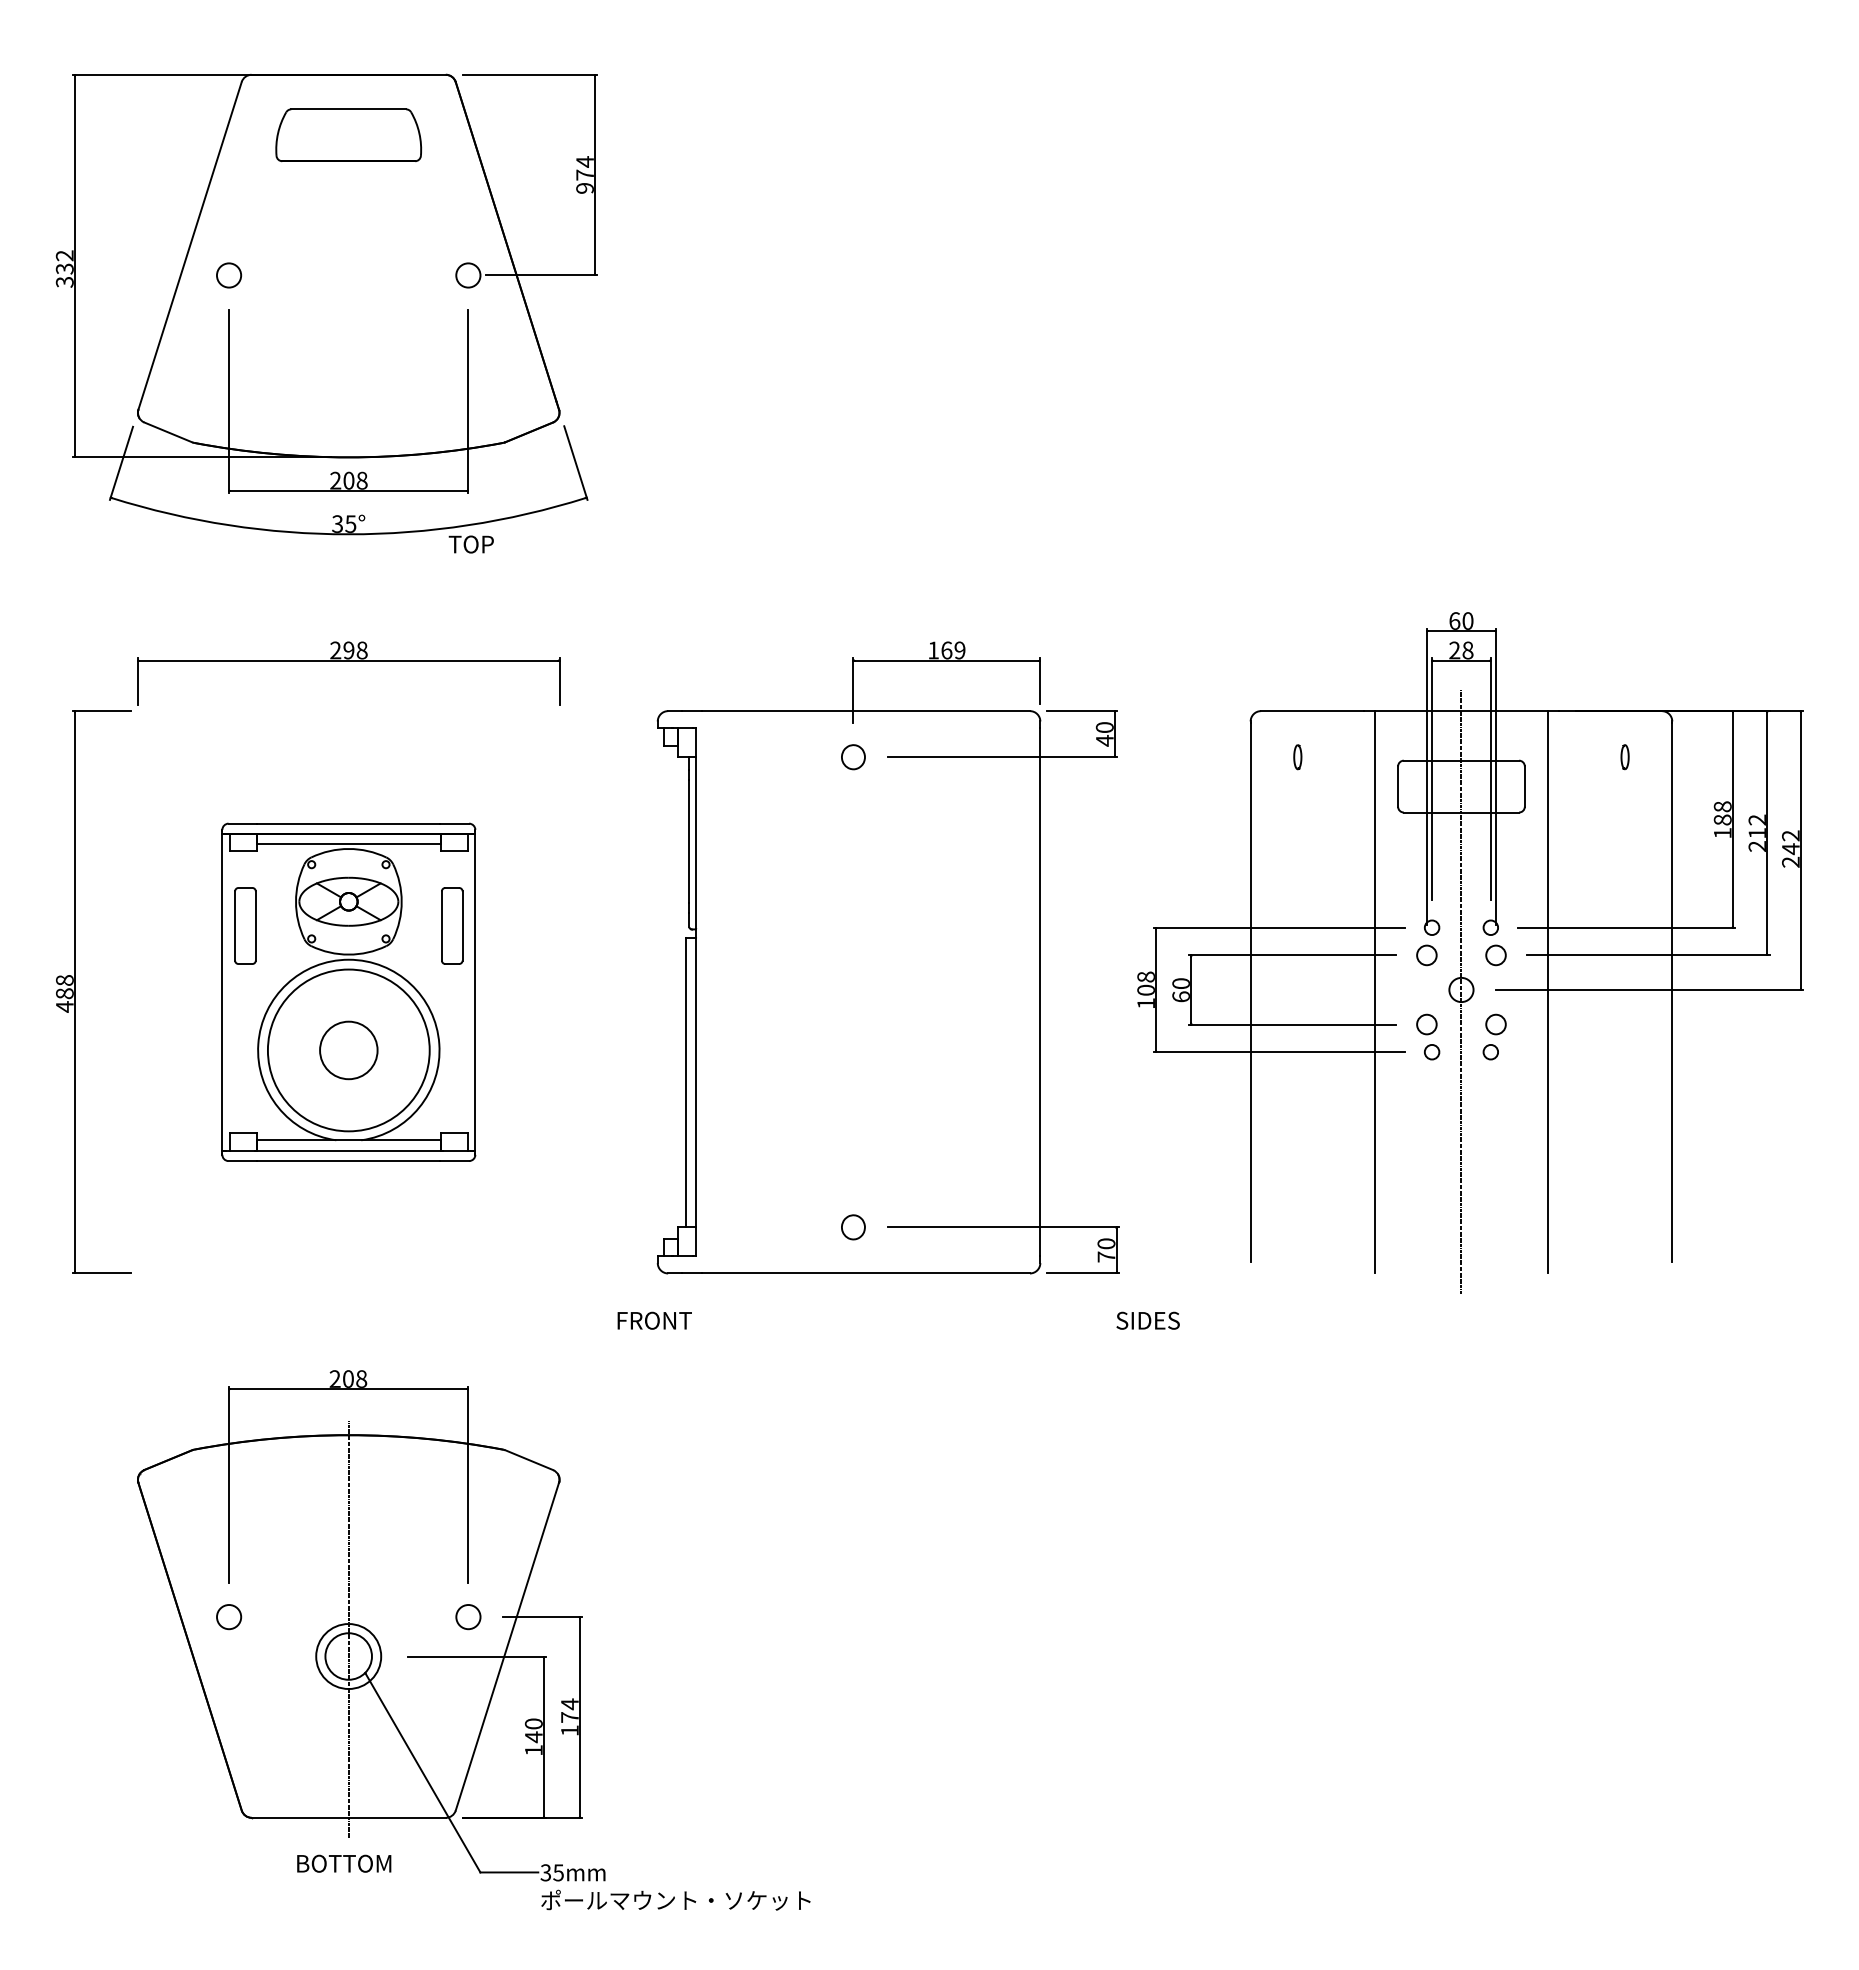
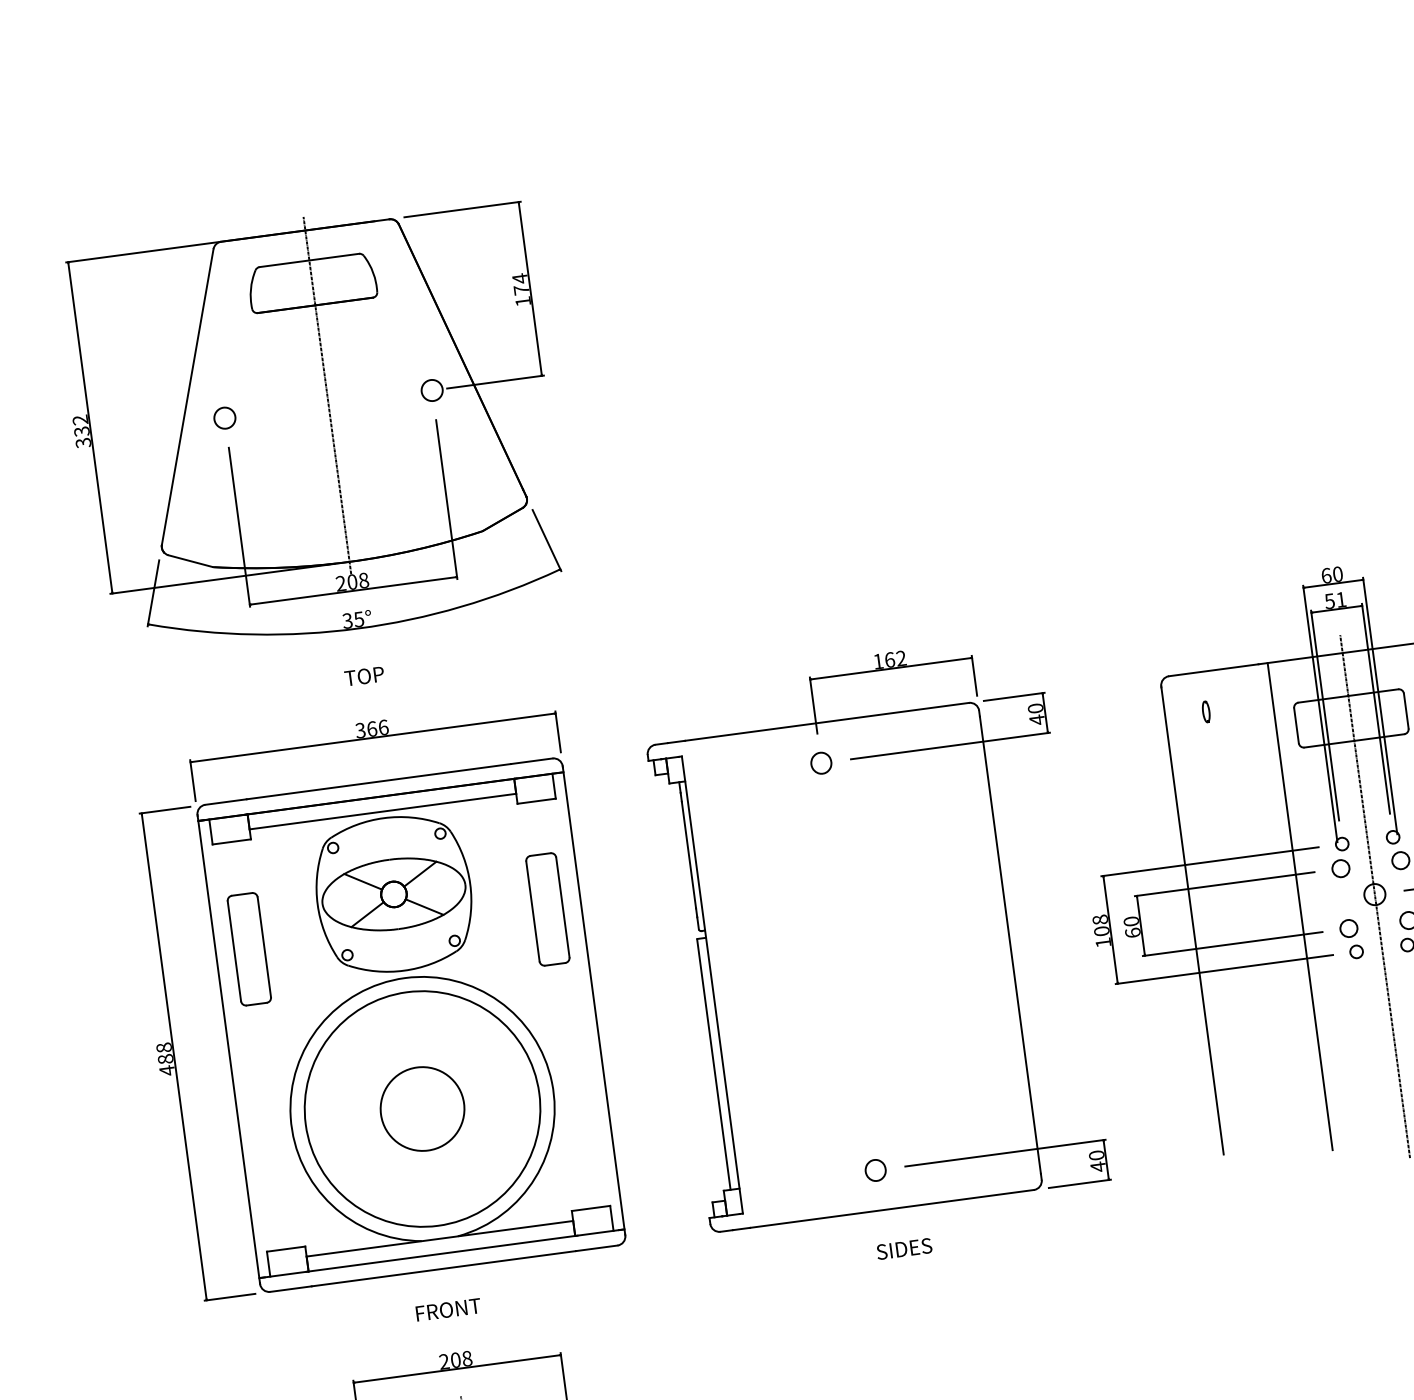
text: (584, 188) -> (522, 301), 974 -> 174
line: (348, 265) -> (327, 395), added
text: (470, 544) -> (363, 676), moved
text: (348, 650) -> (371, 729), 298 -> 366
text: (959, 650) -> (900, 658), 169 -> 162
text: (1461, 650) -> (1335, 600), 28 -> 51
part: (348, 992) -> (411, 1025), size x1.67
text: (1106, 1257) -> (1098, 1167), 70 -> 40
text: (654, 1320) -> (448, 1309), moved
text: (1147, 1320) -> (903, 1248), moved

